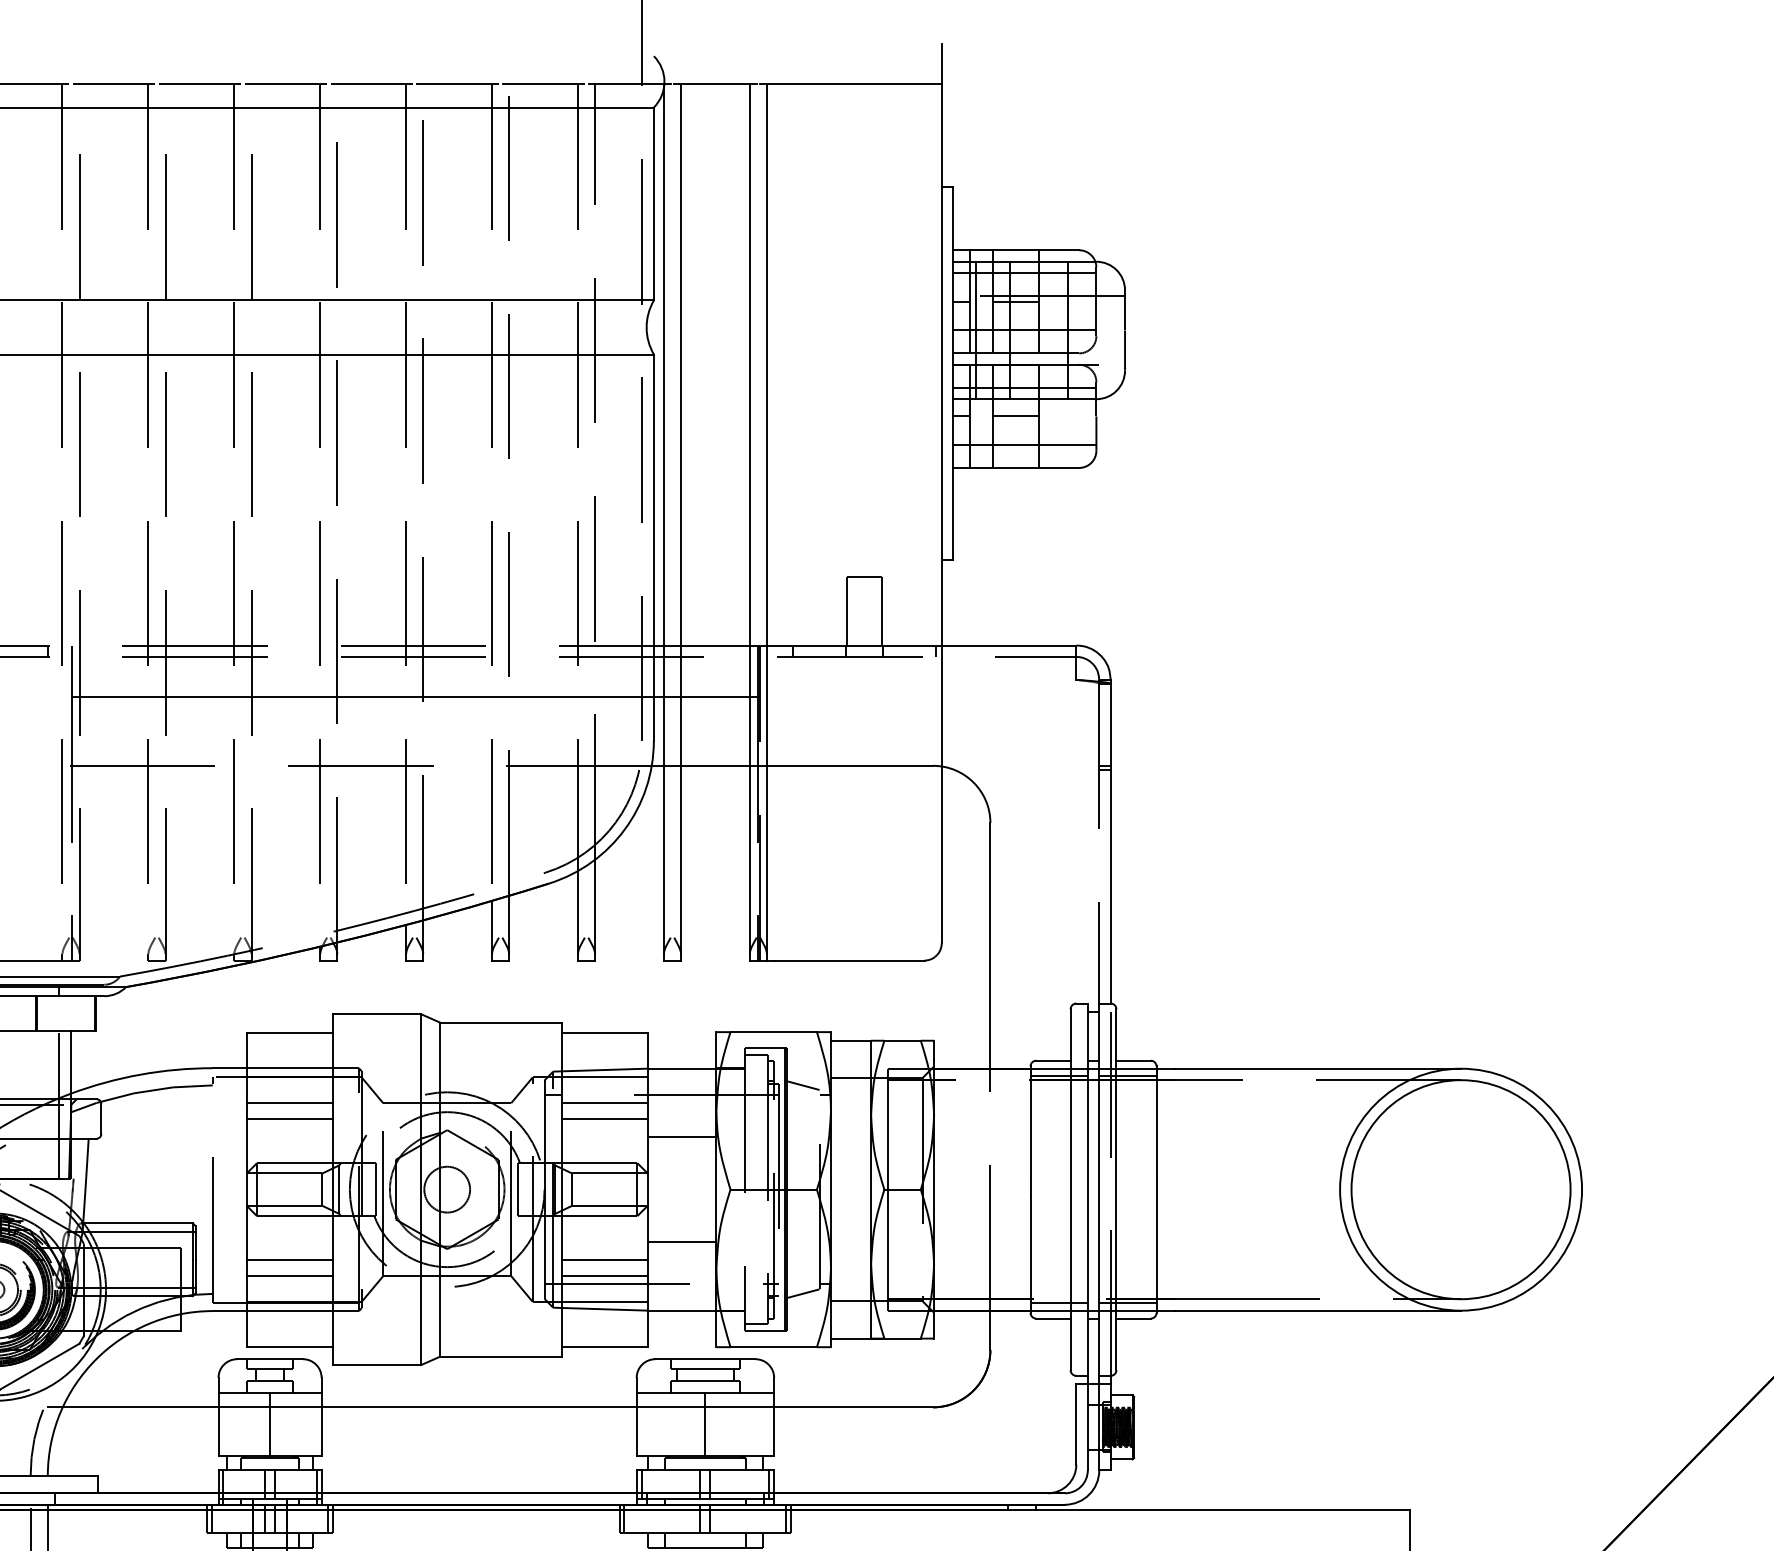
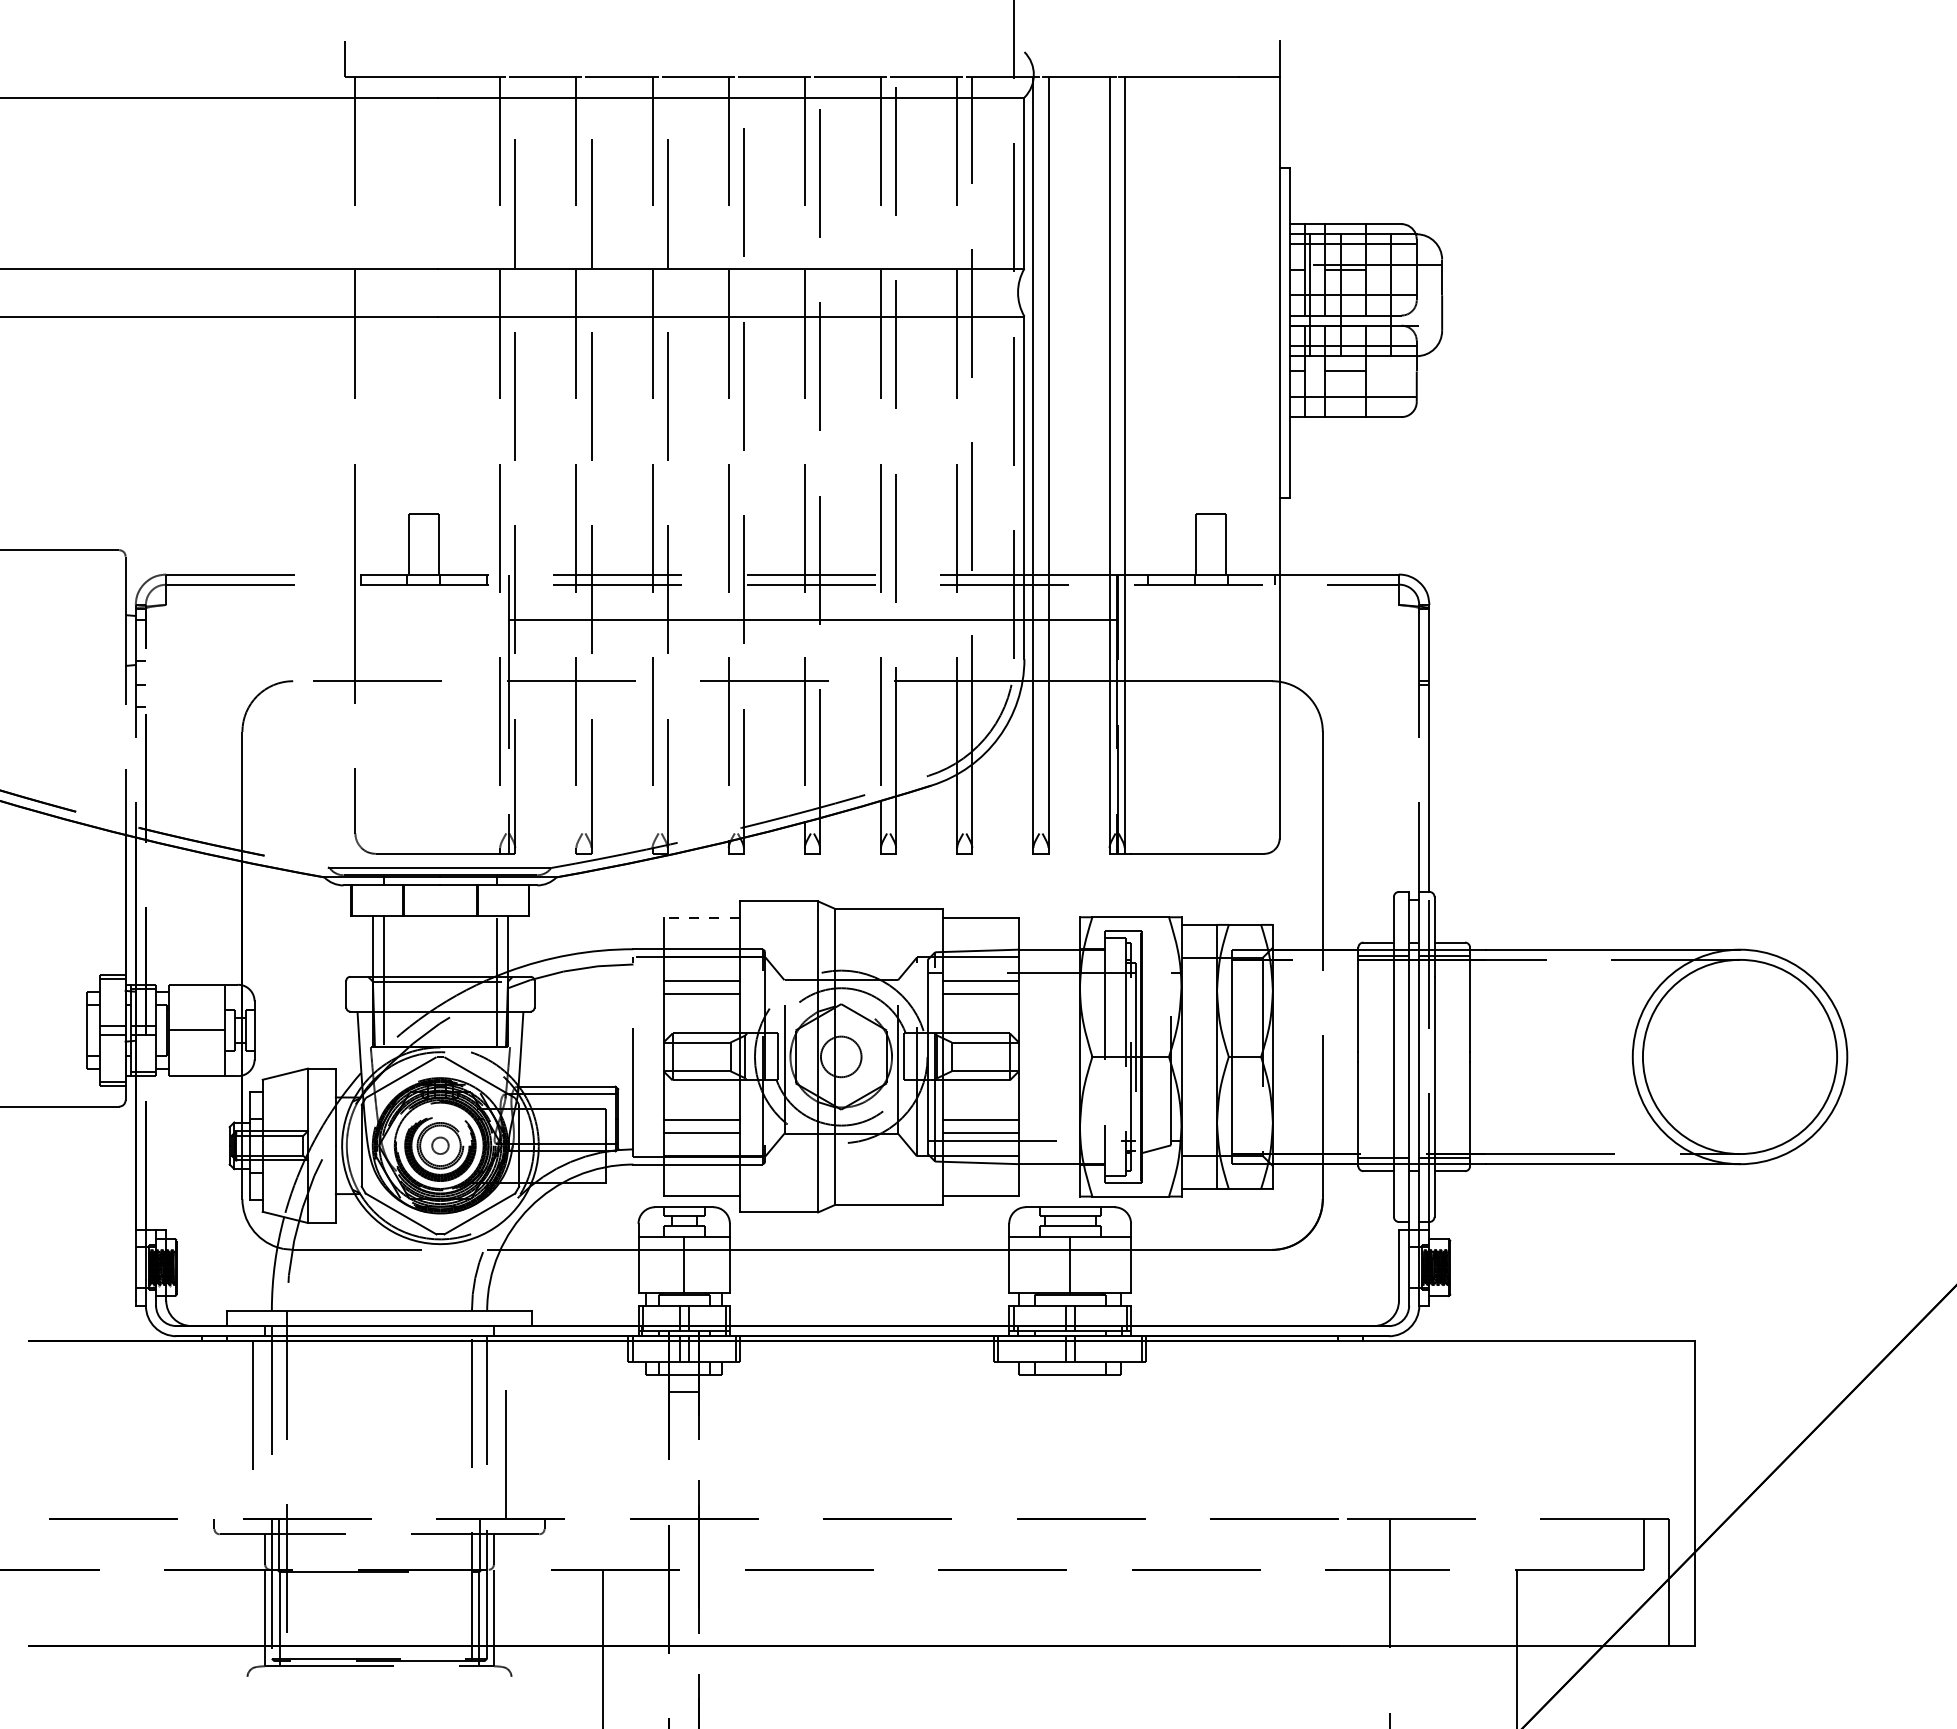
line: (289, 1032) -> (701, 917), solid -> dashed
line: (801, 1085) -> (1155, 964), removed
line: (682, 1137) -> (1049, 1010), removed
line: (682, 1242) -> (1049, 1103), removed

